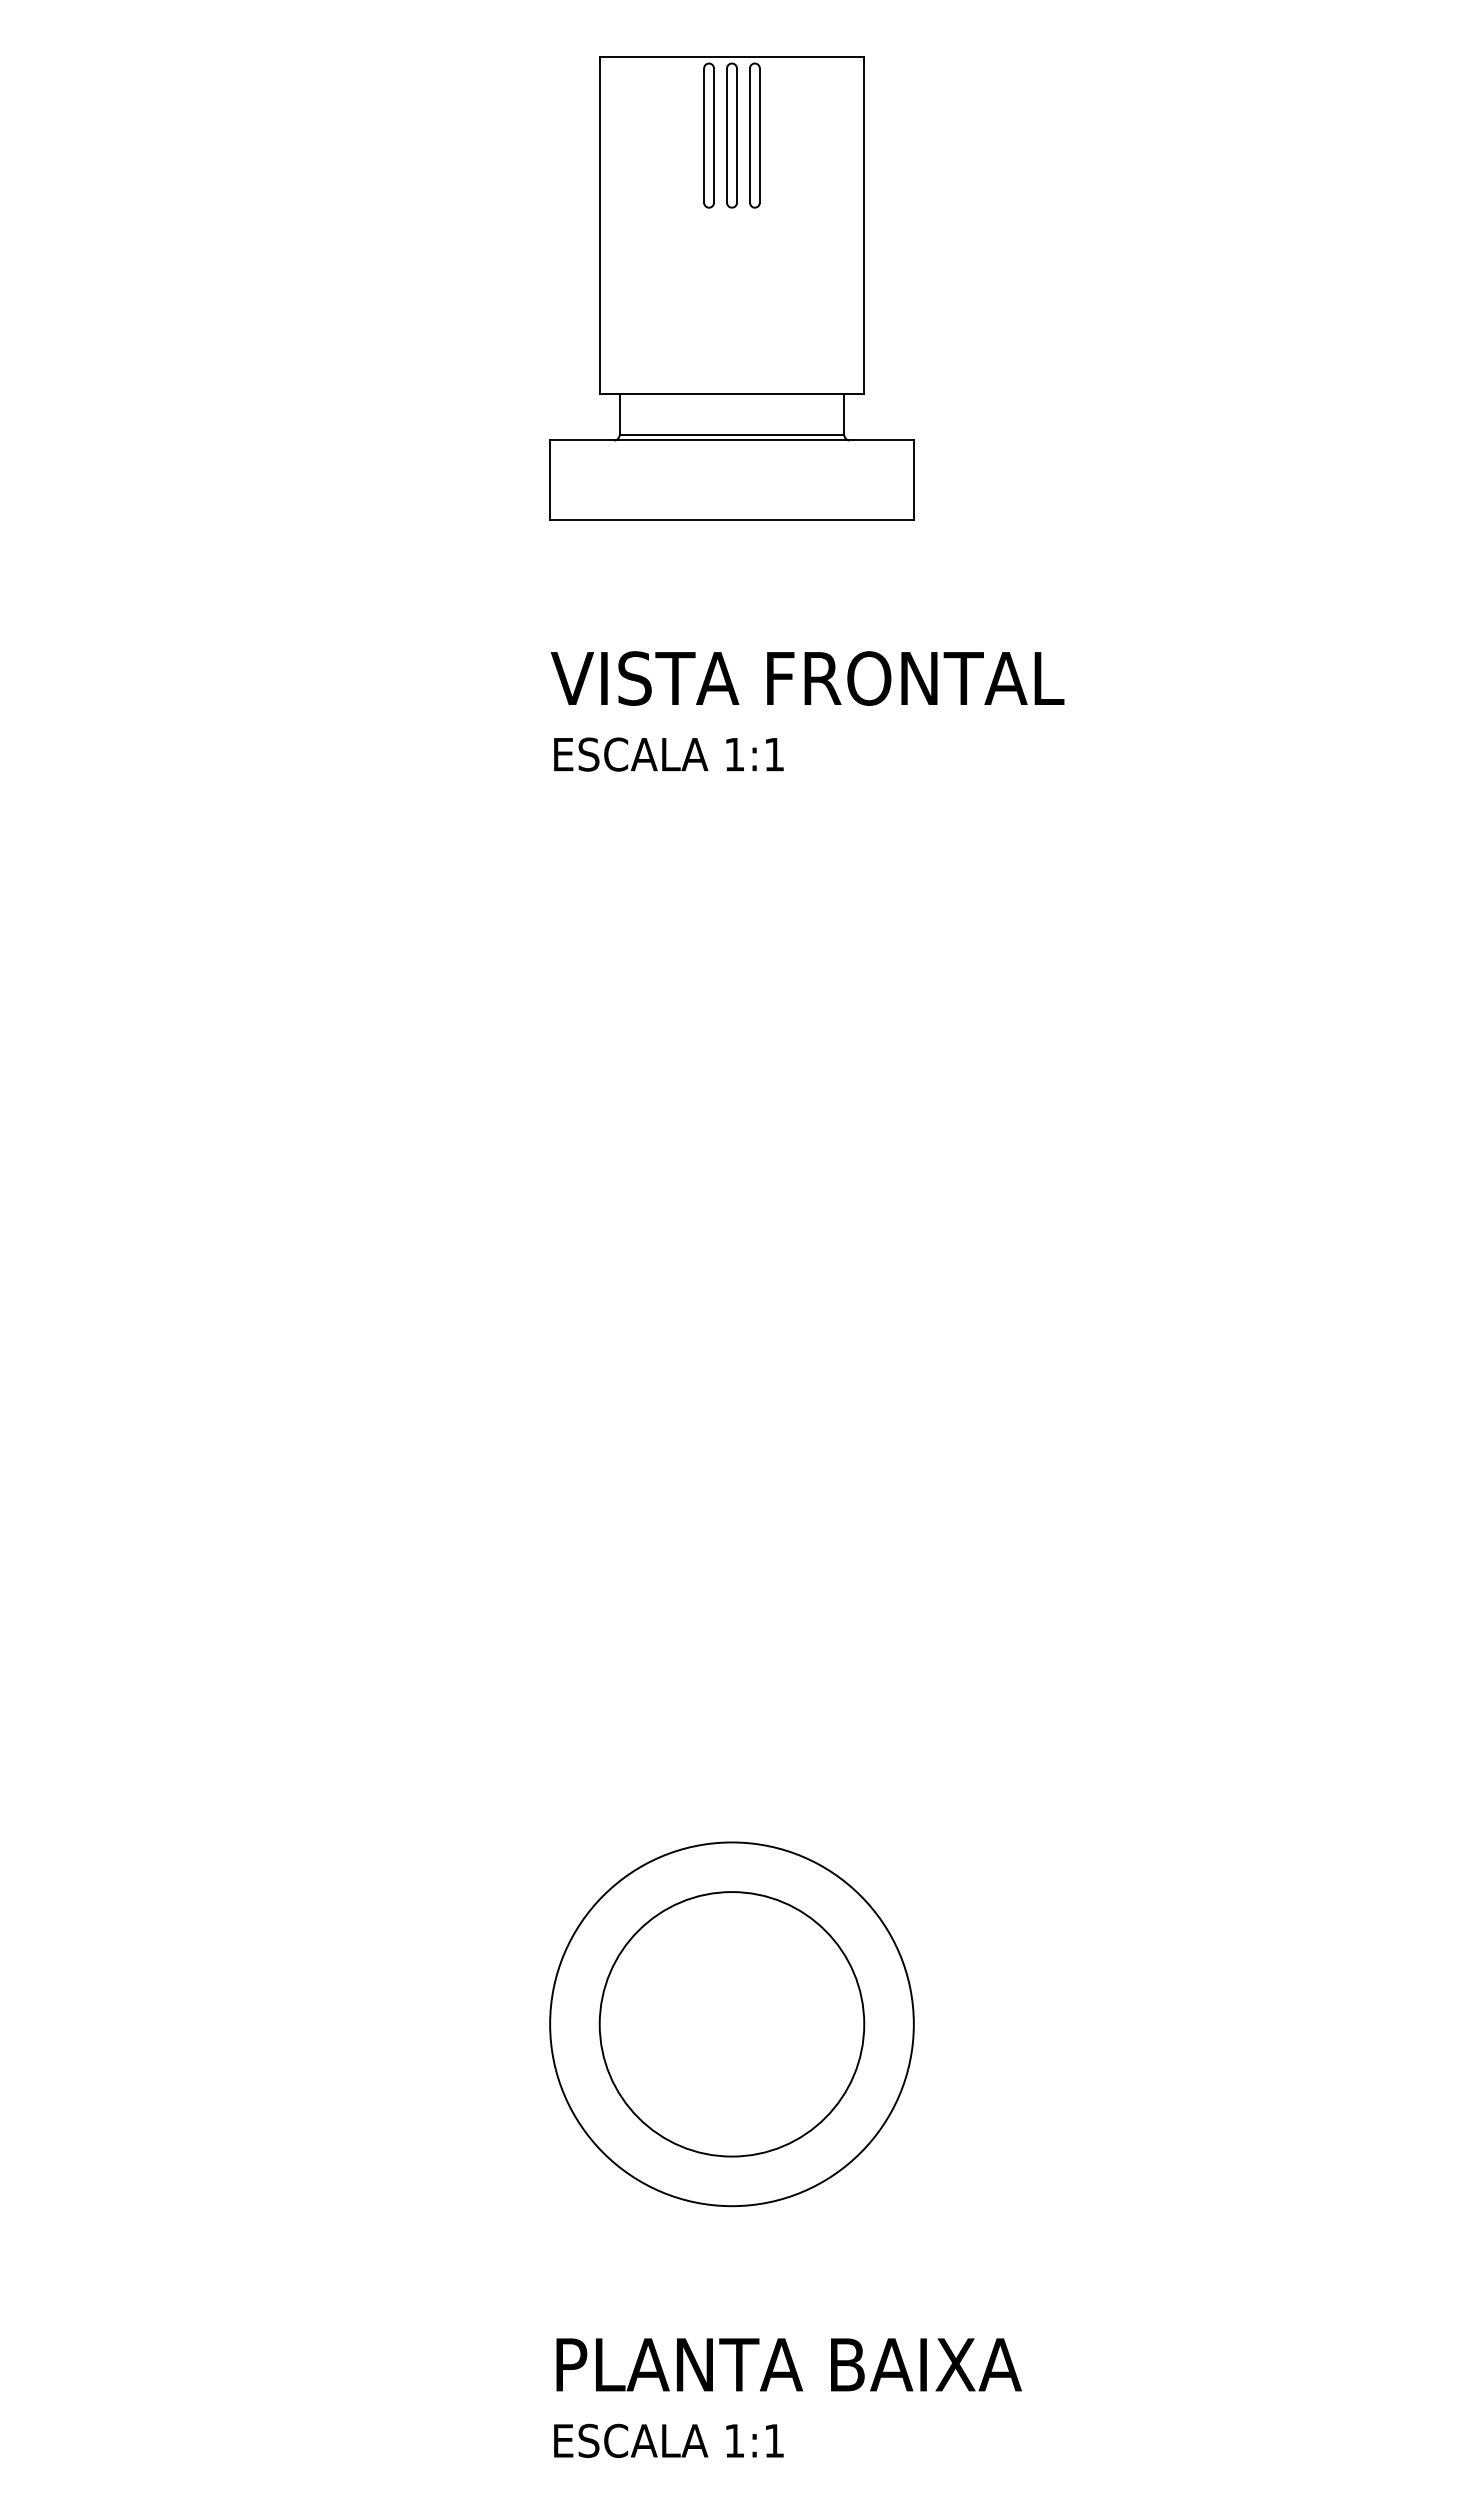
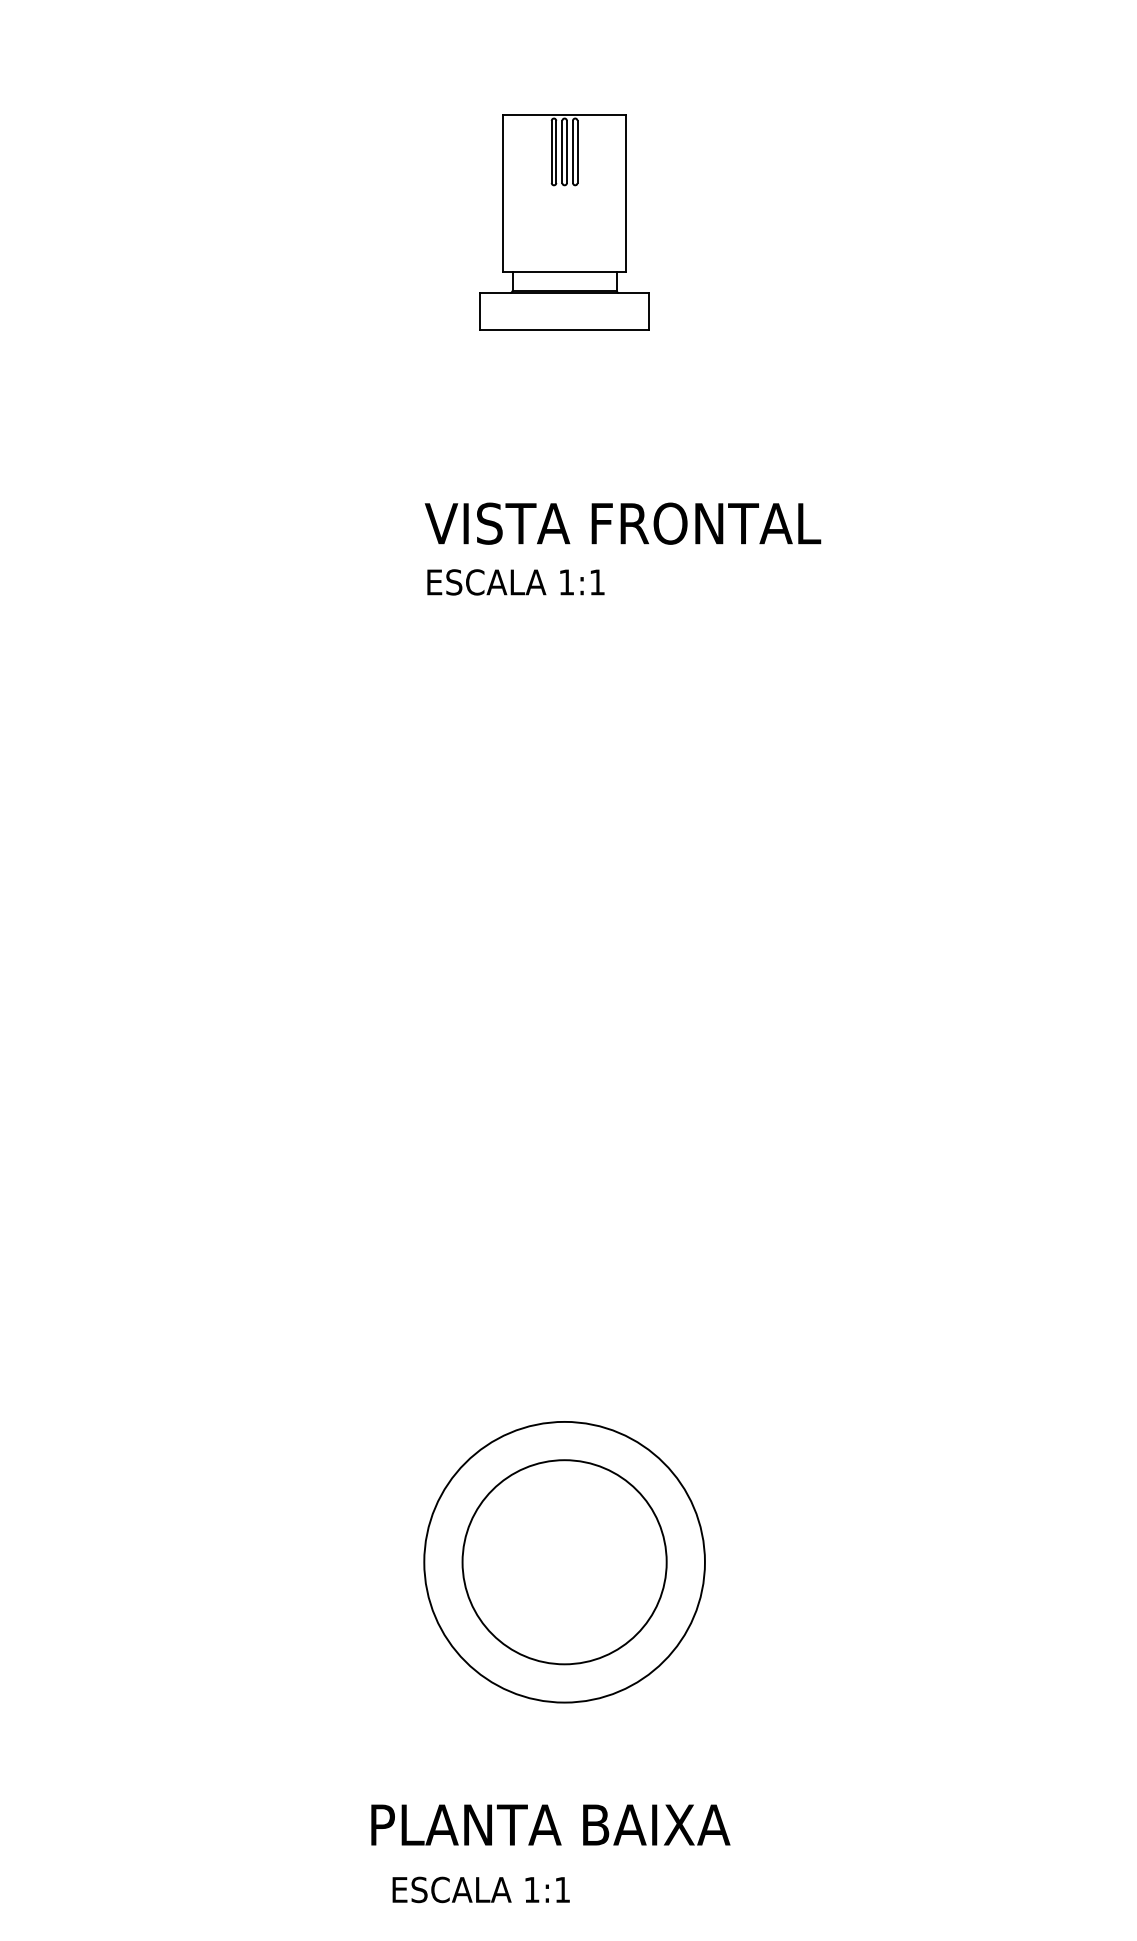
part: (731, 288) -> (564, 222), size x0.6
text: (788, 2364) -> (550, 1824), moved
text: (668, 2440) -> (480, 1889), moved

